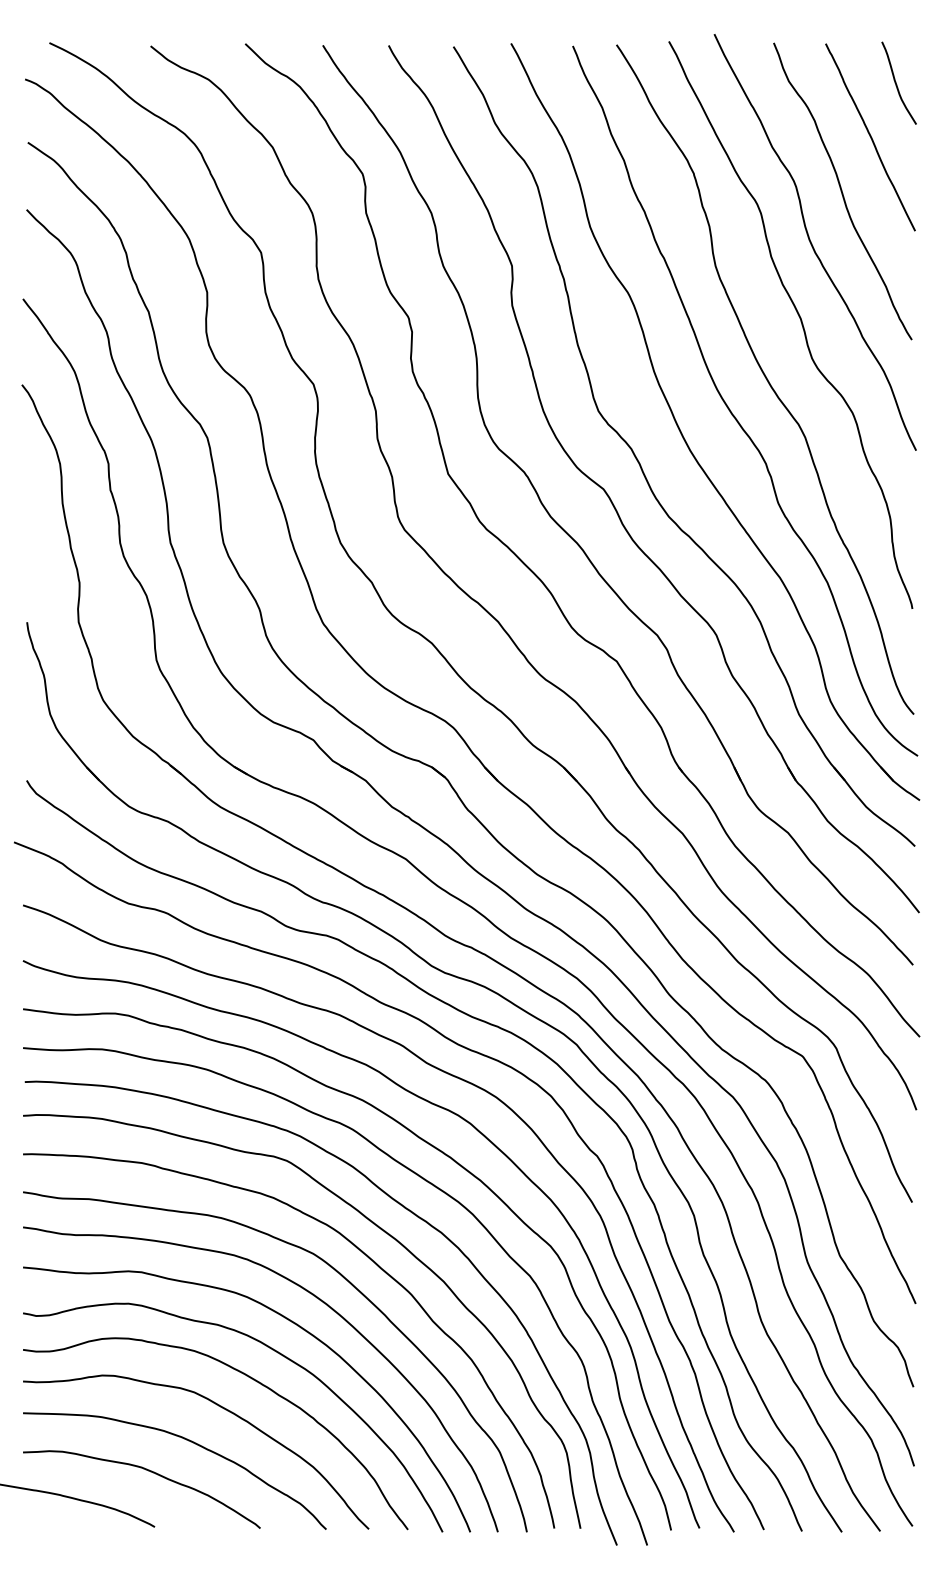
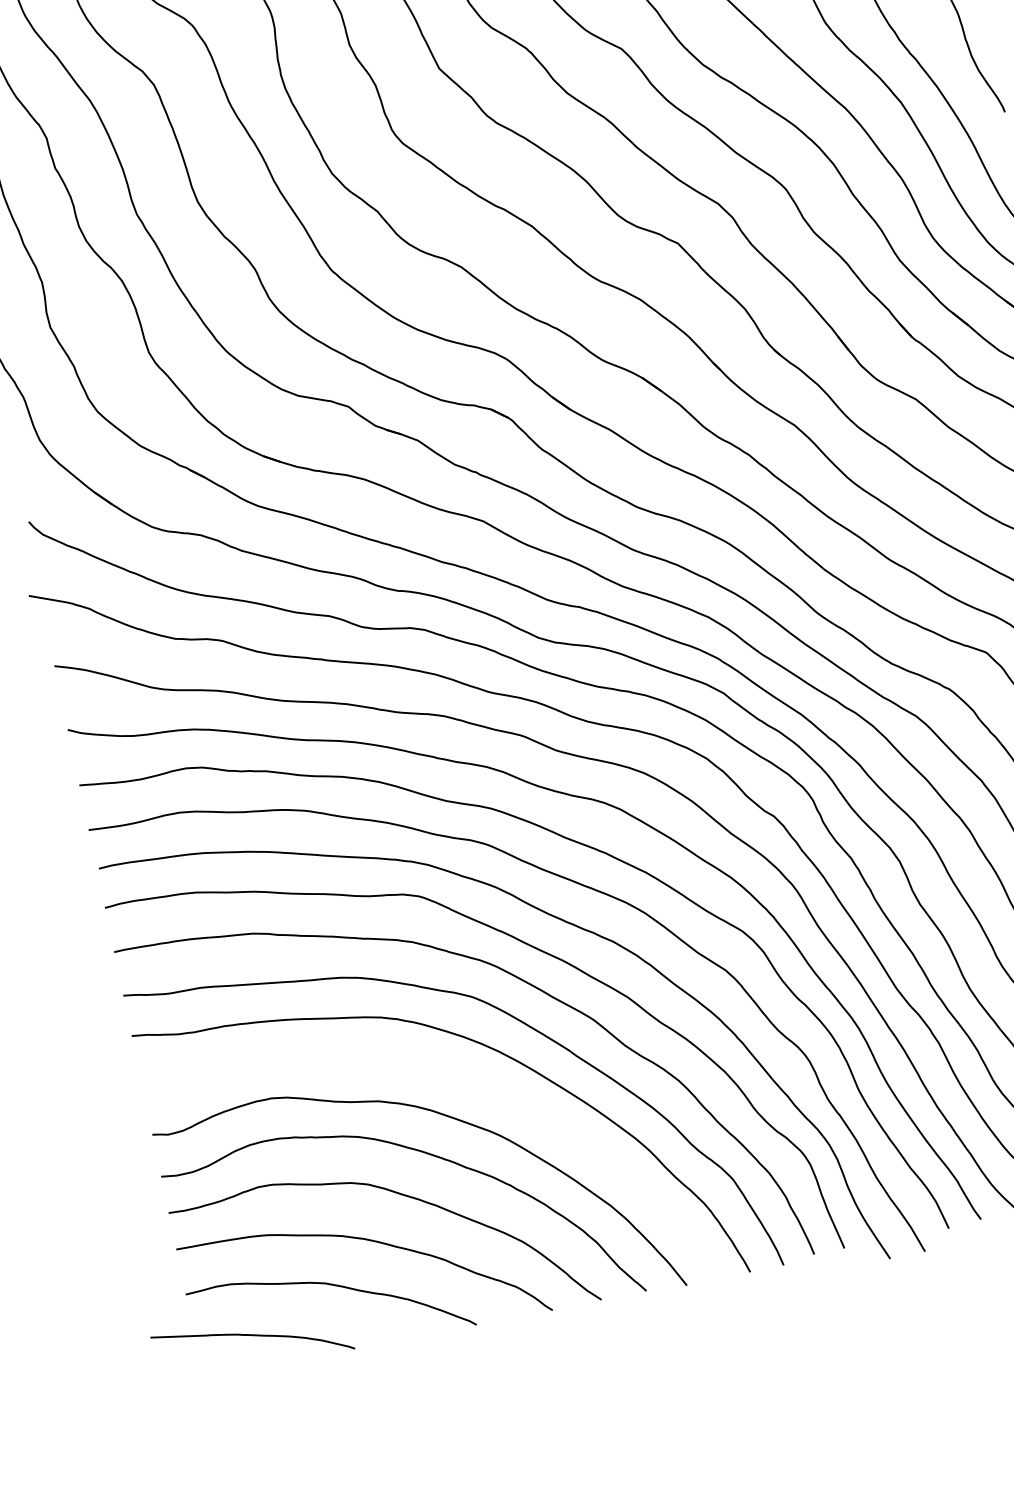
curve: (294, 1324) -> (466, 1082), removed

